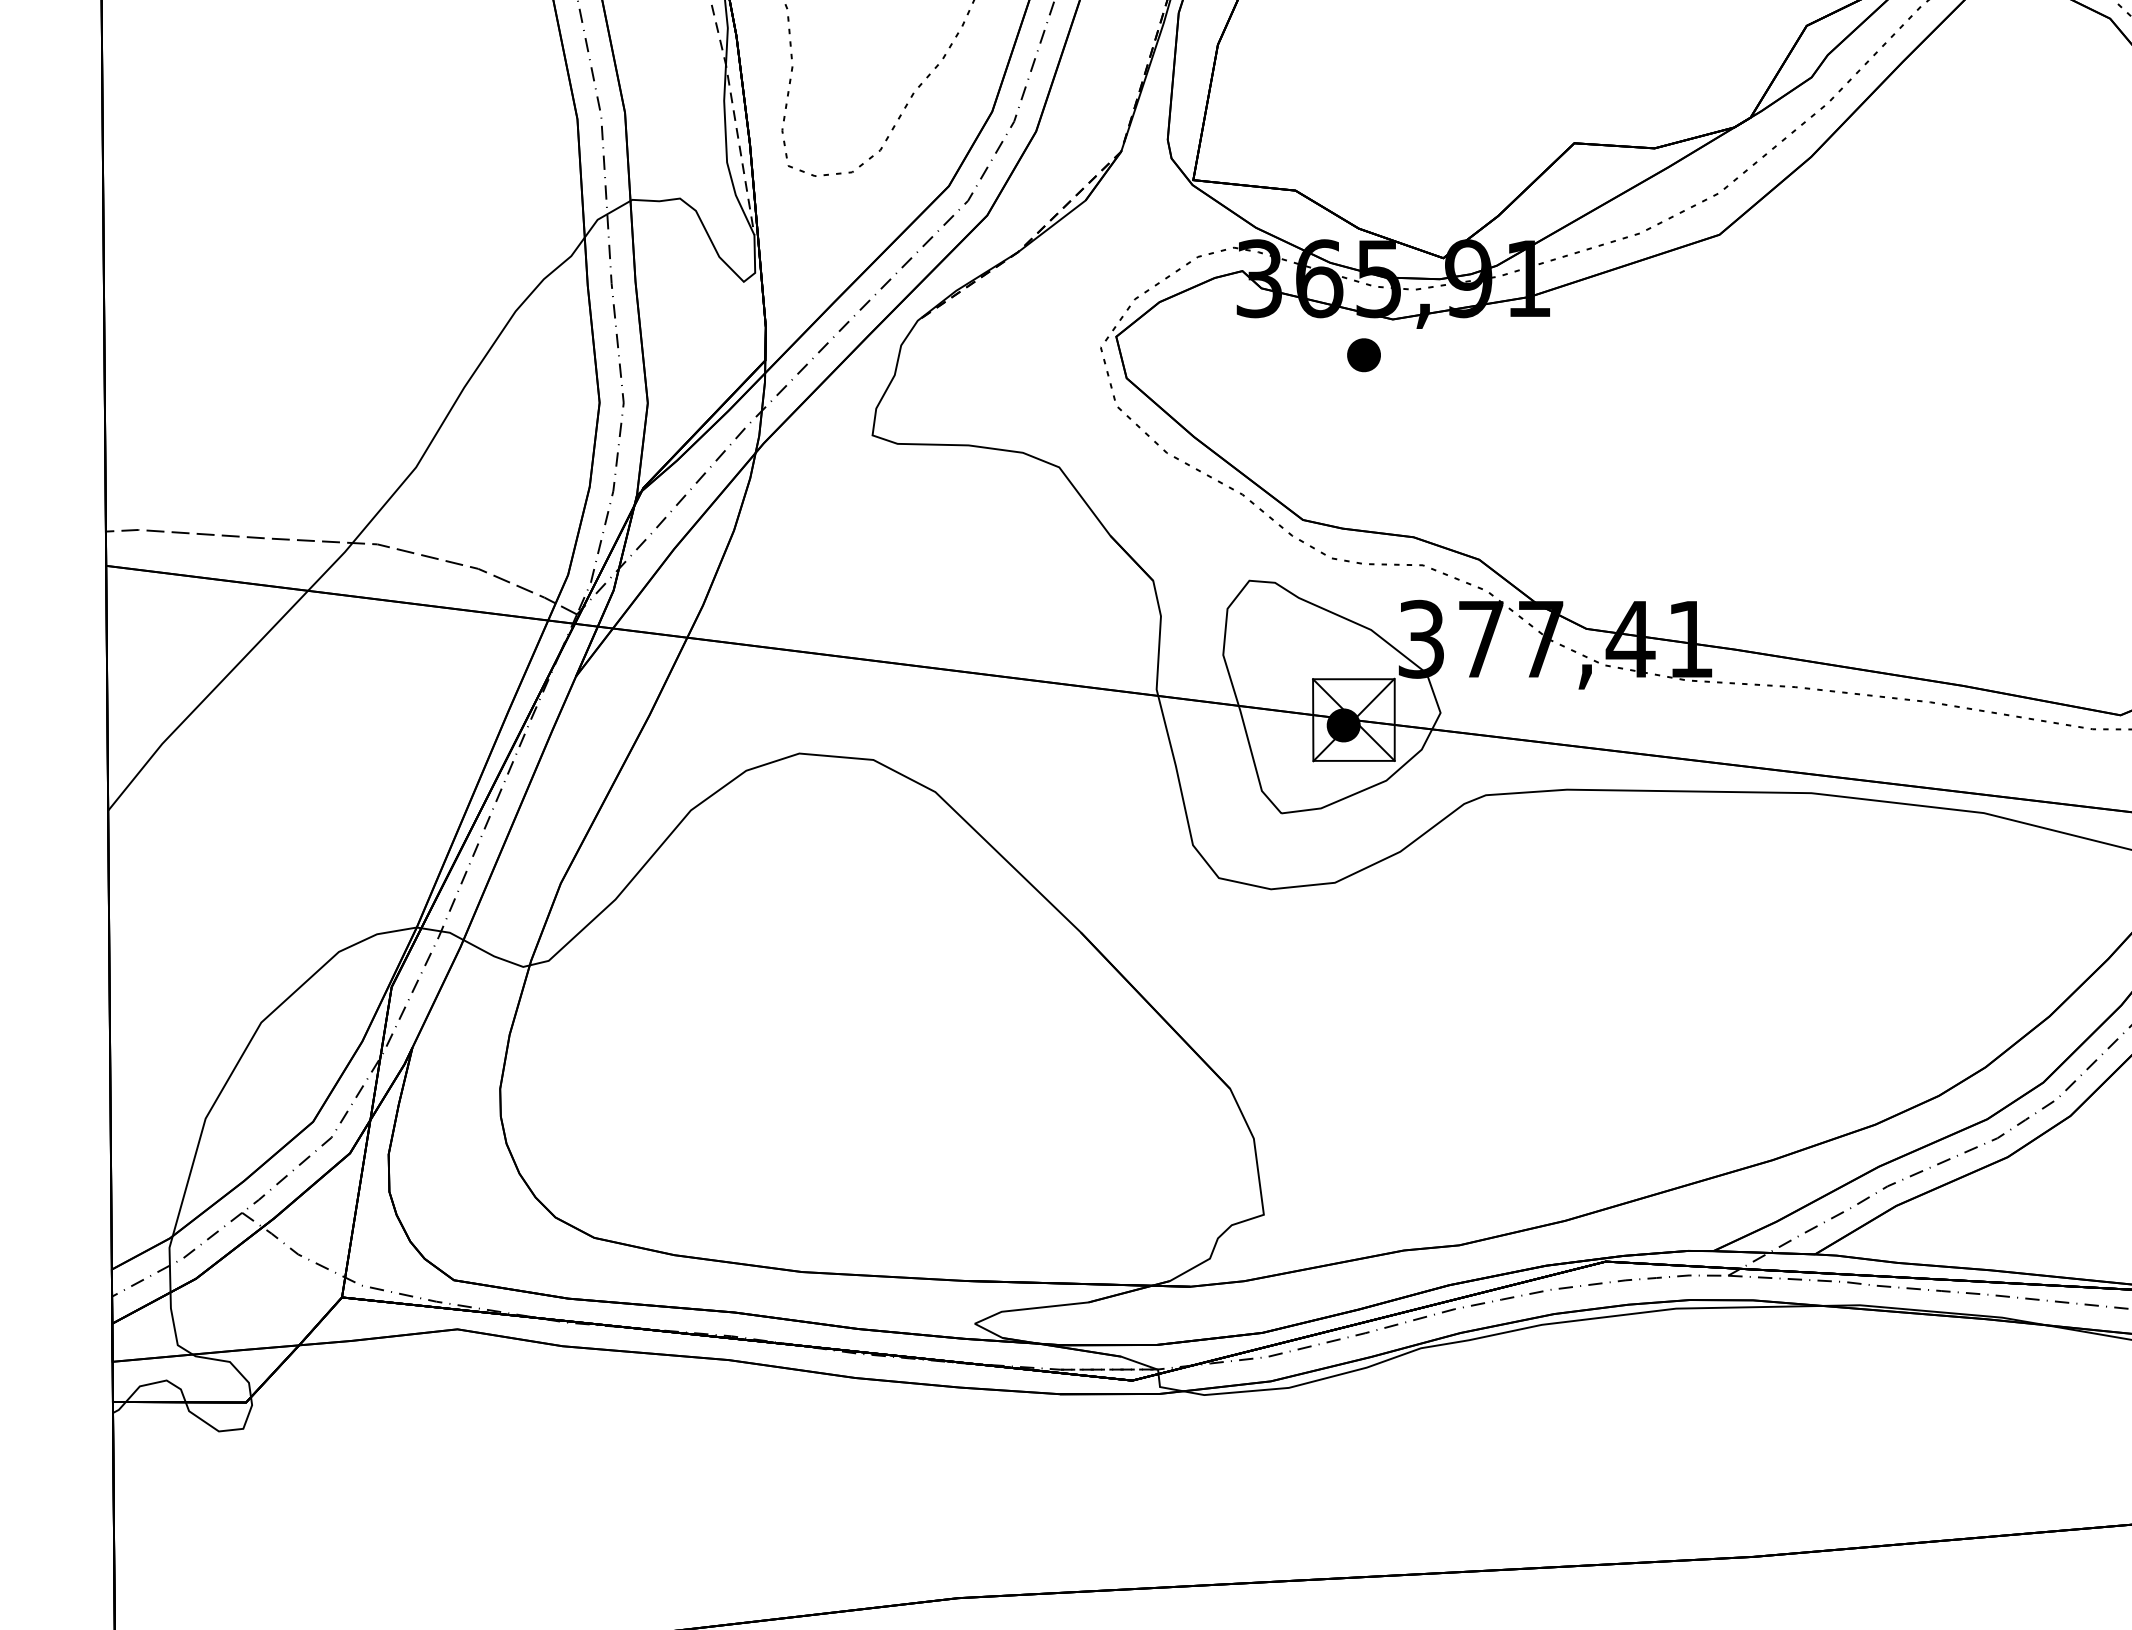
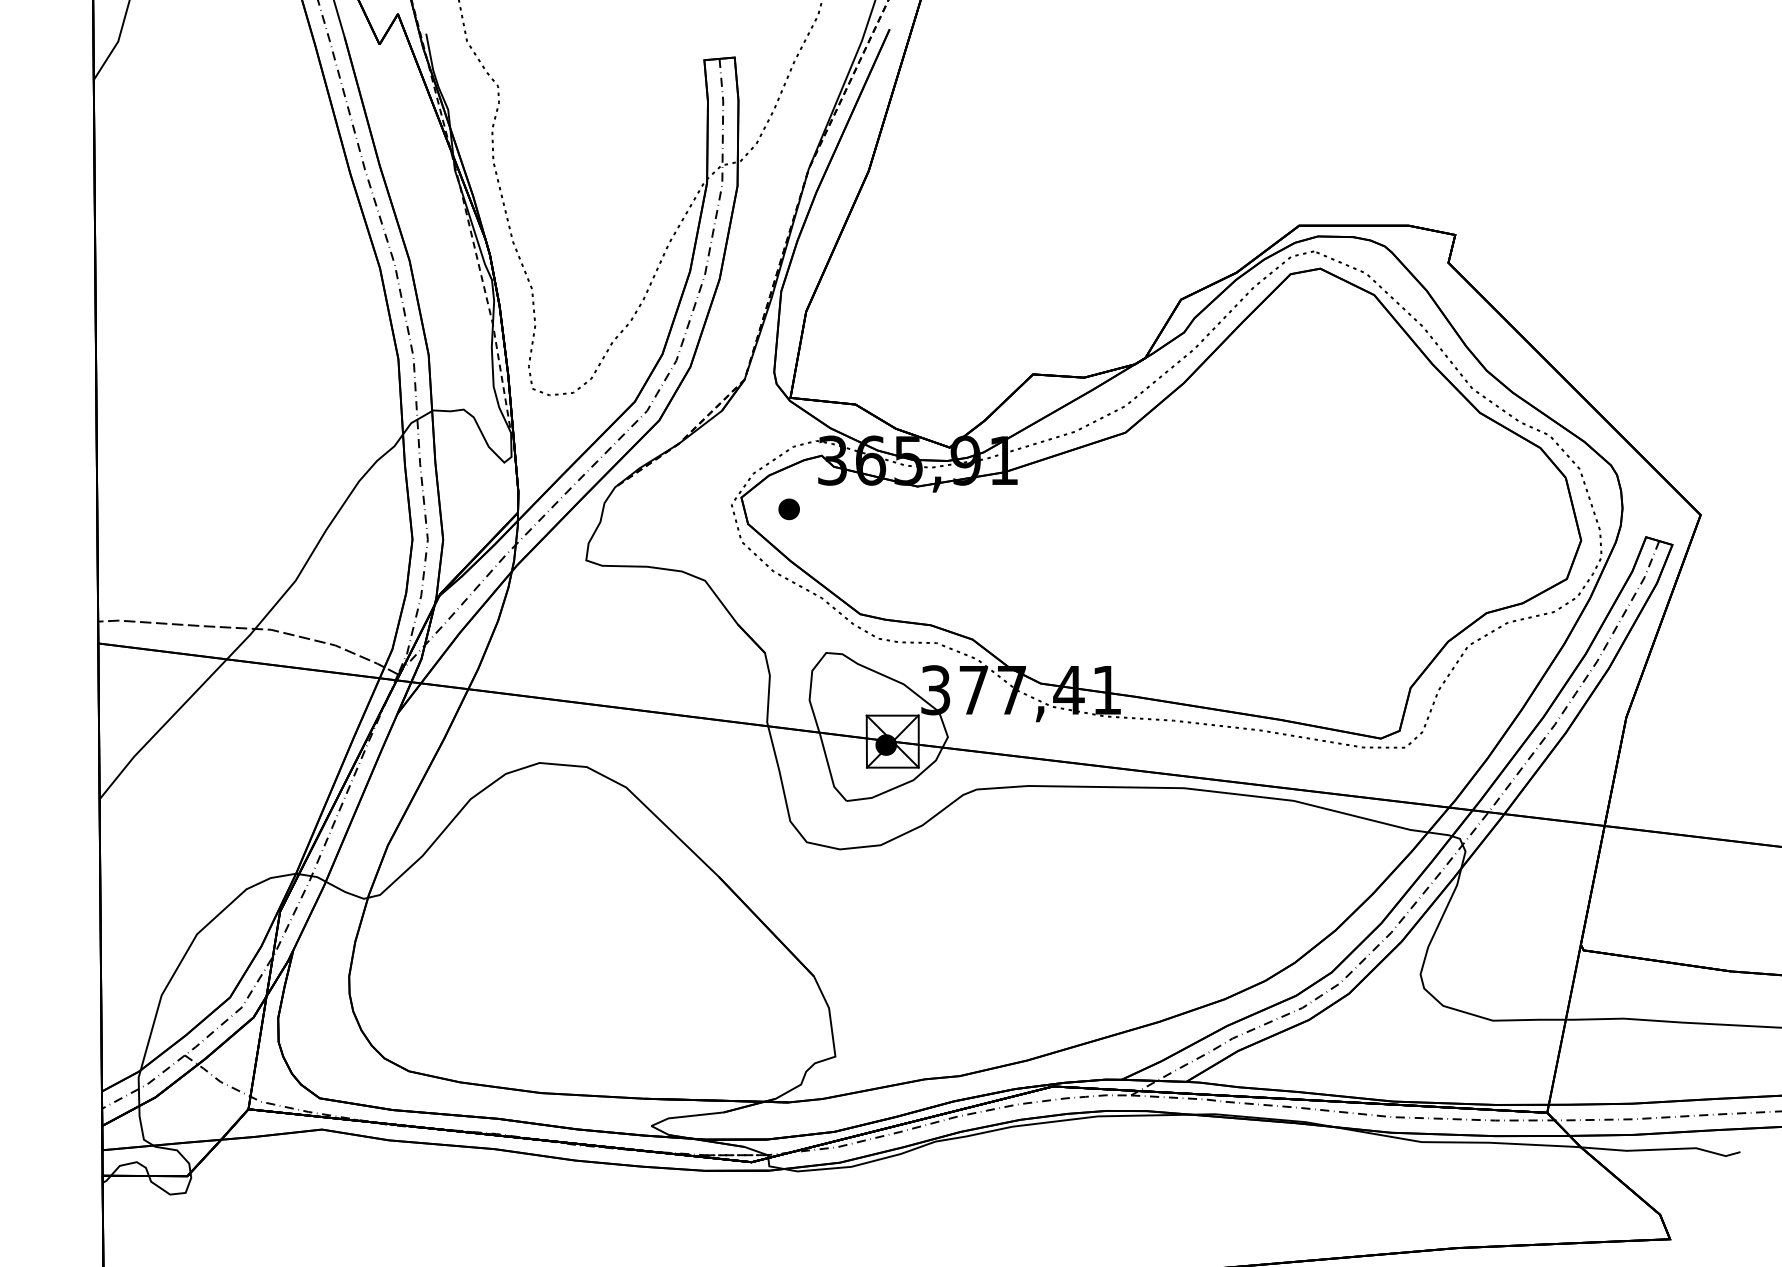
part: (1362, 355) -> (788, 509), moved

